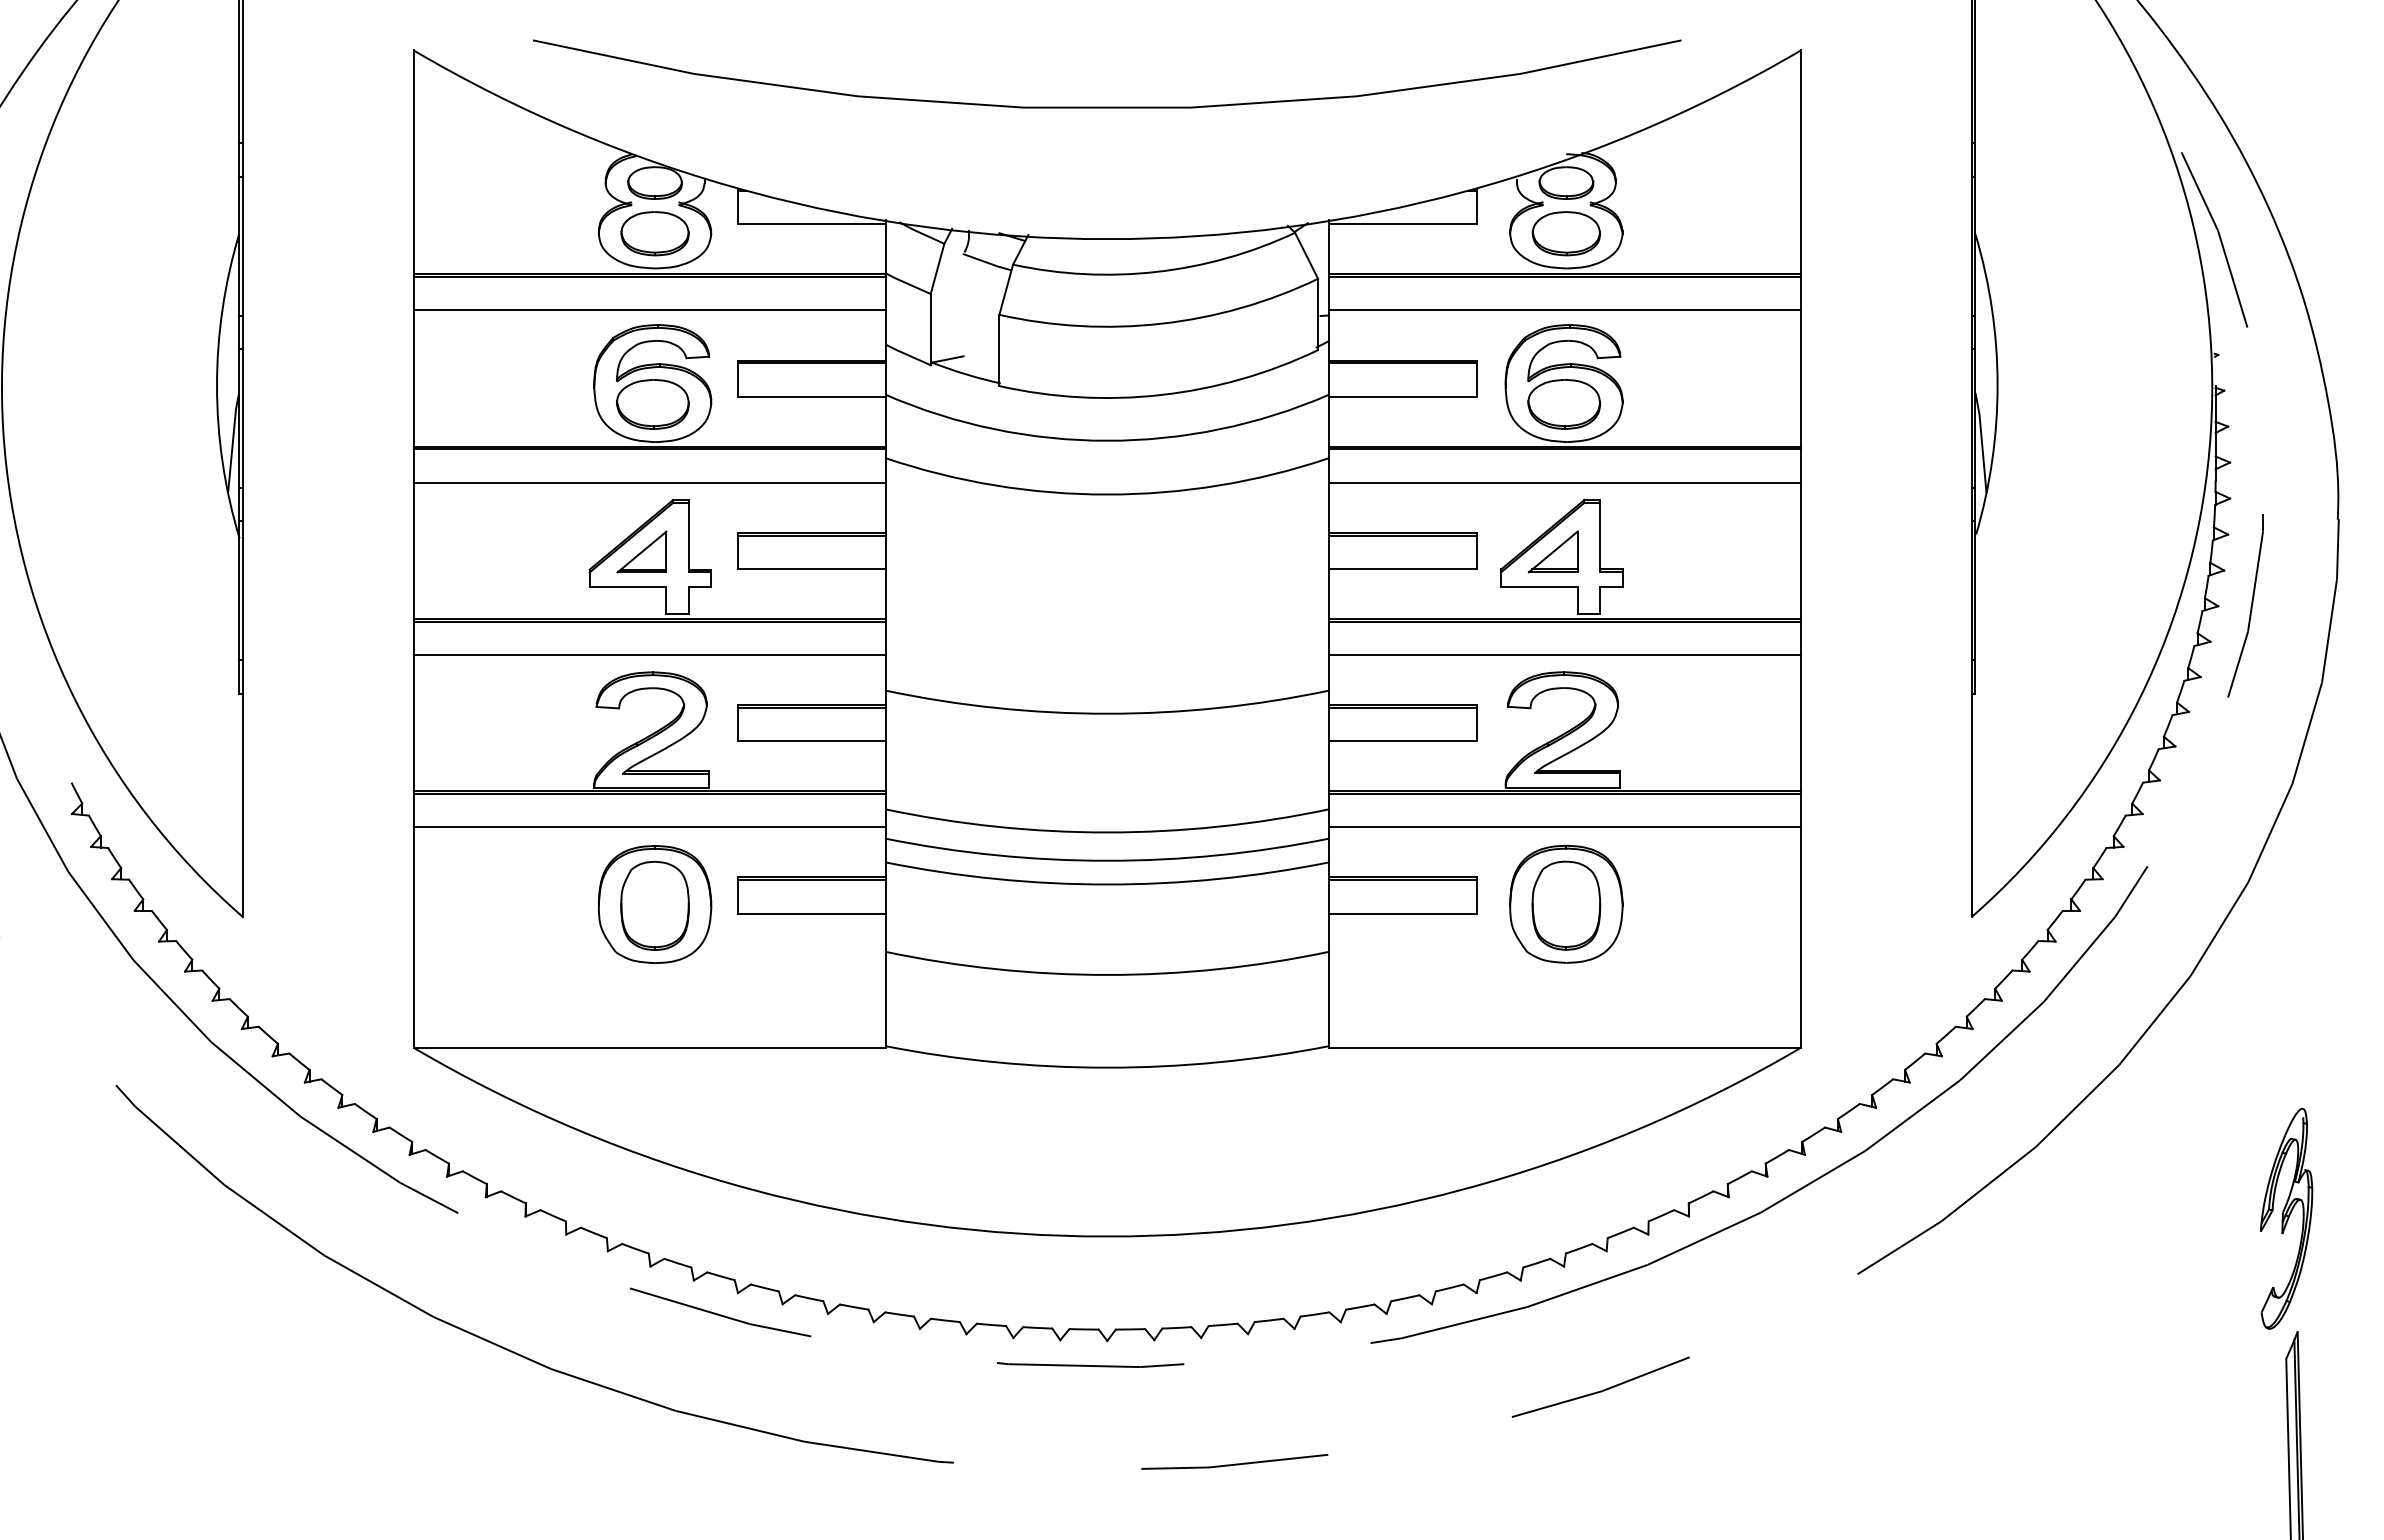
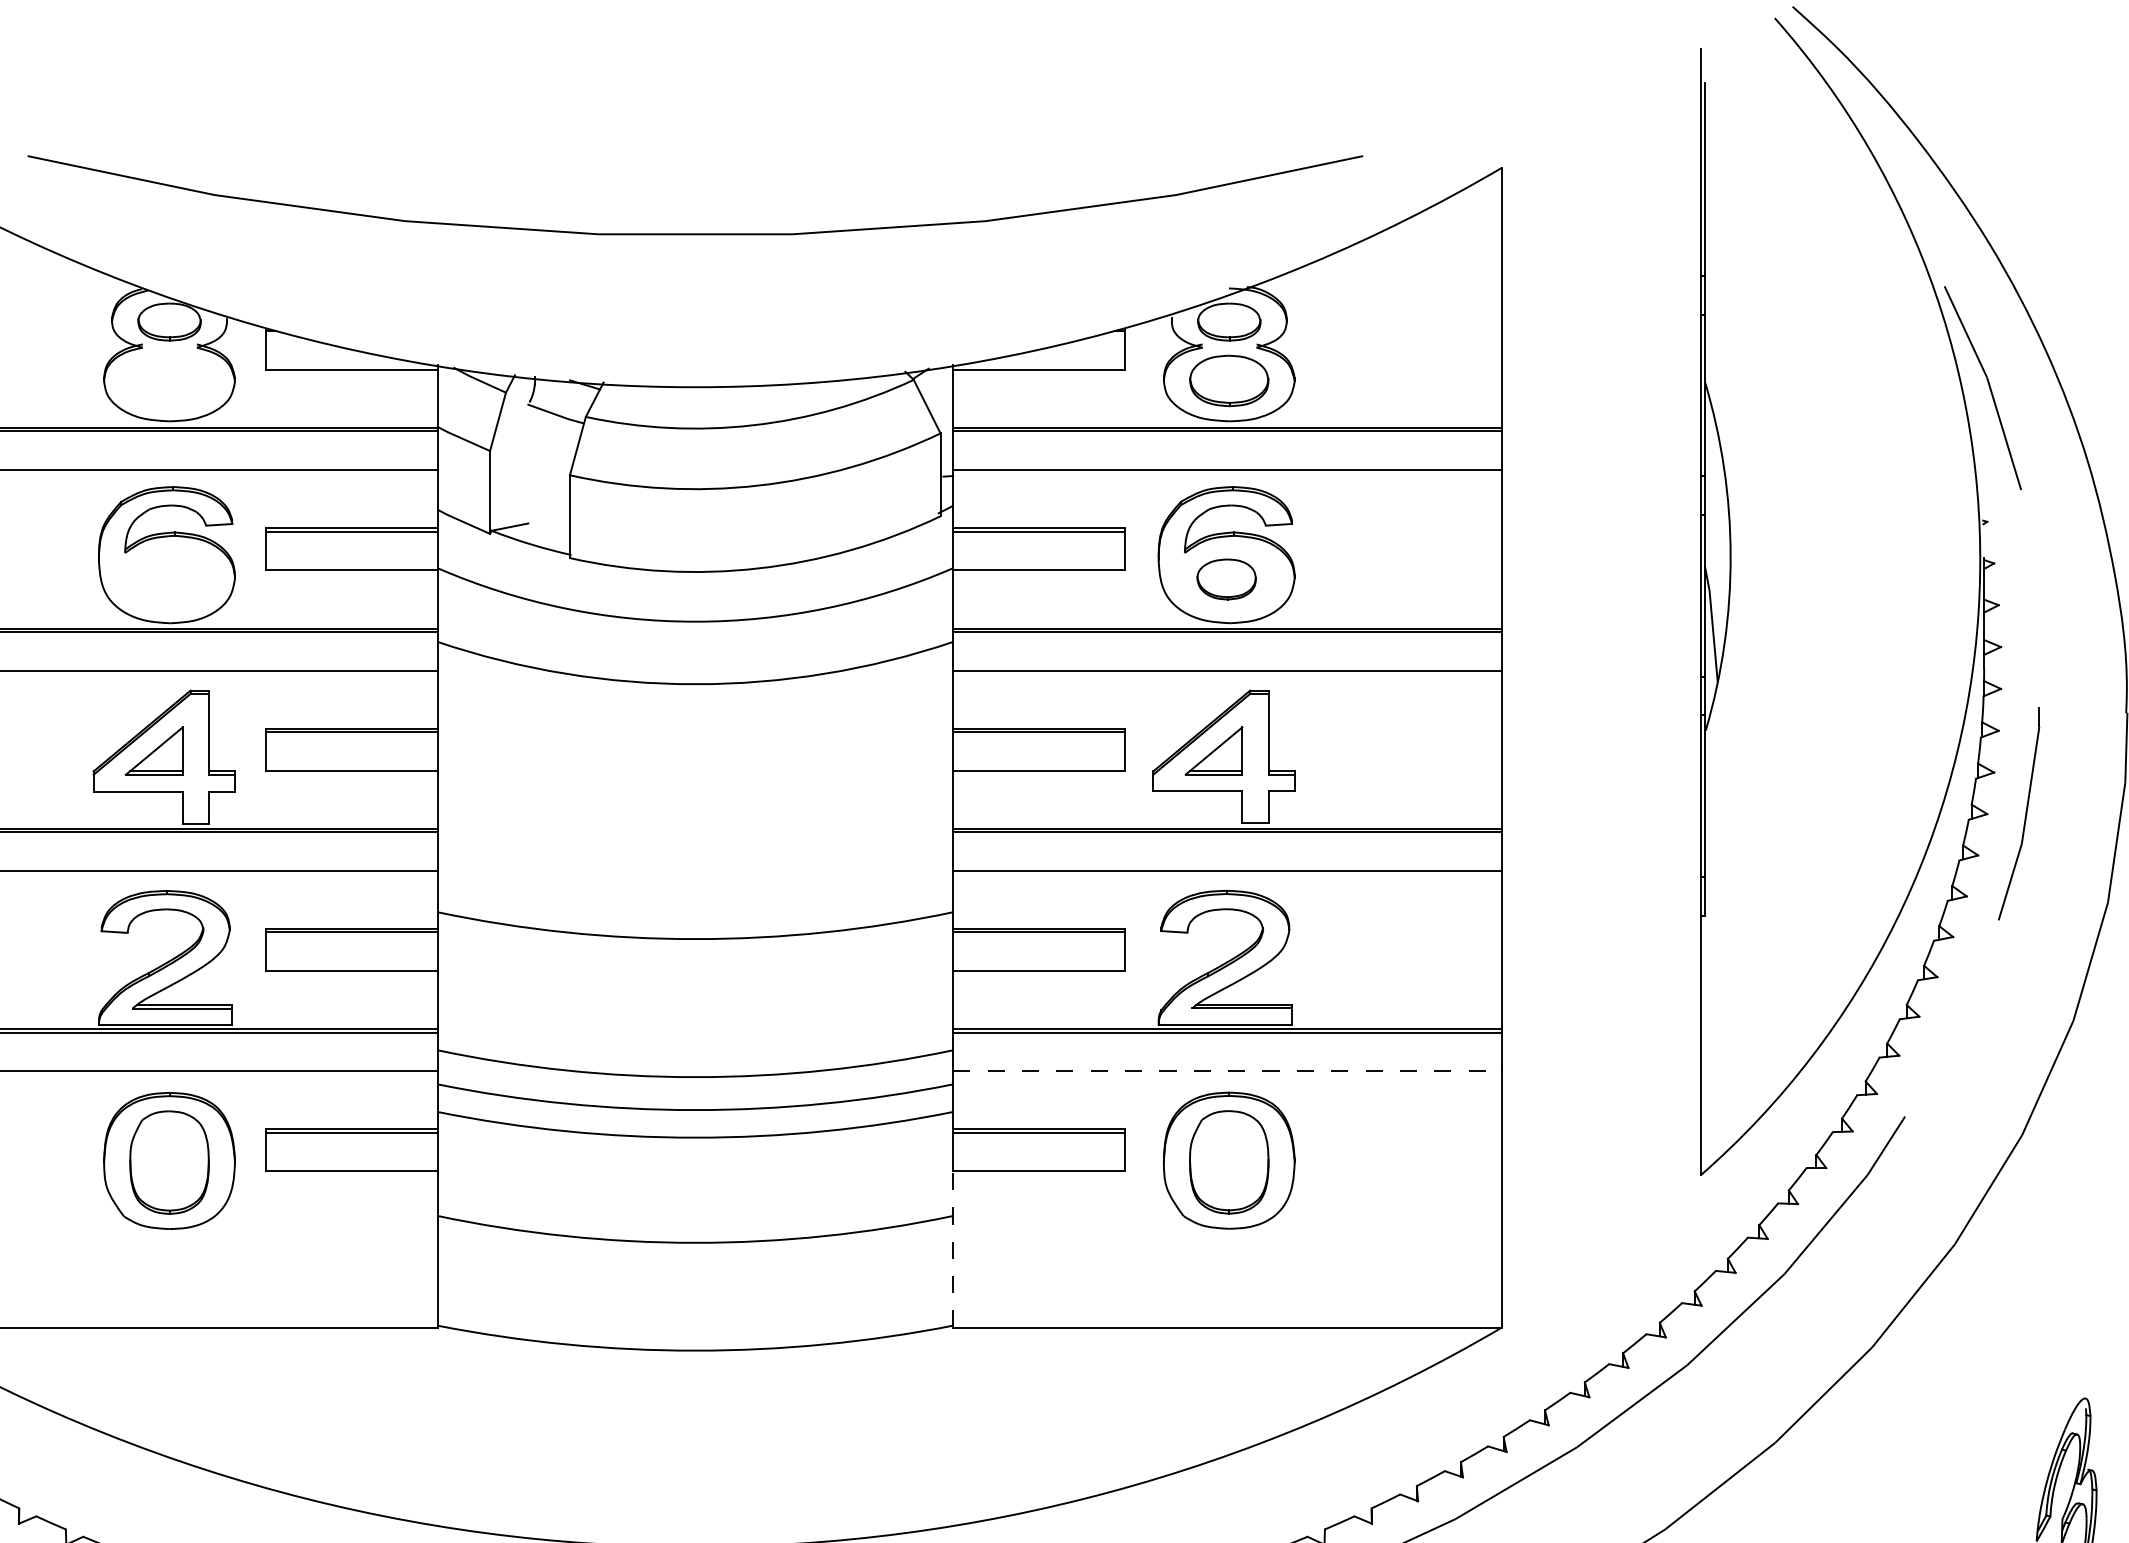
part: (654, 233) -> (168, 380), removed
part: (652, 404) -> (166, 579), removed
part: (1563, 404) -> (1225, 579), size x0.7
line: (1564, 827) -> (1227, 1071), solid -> dashed
line: (1328, 980) -> (952, 1249), solid -> dashed

